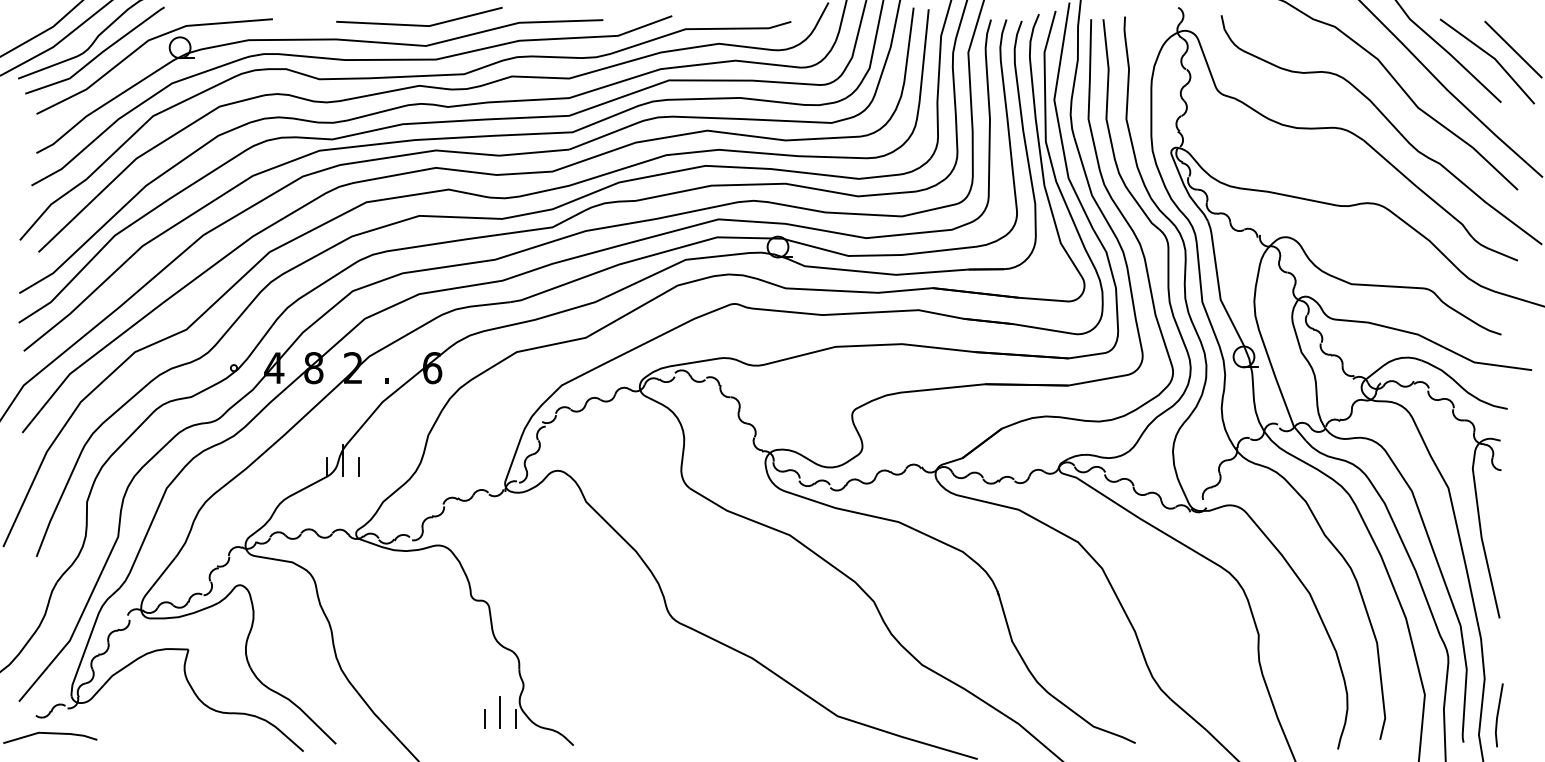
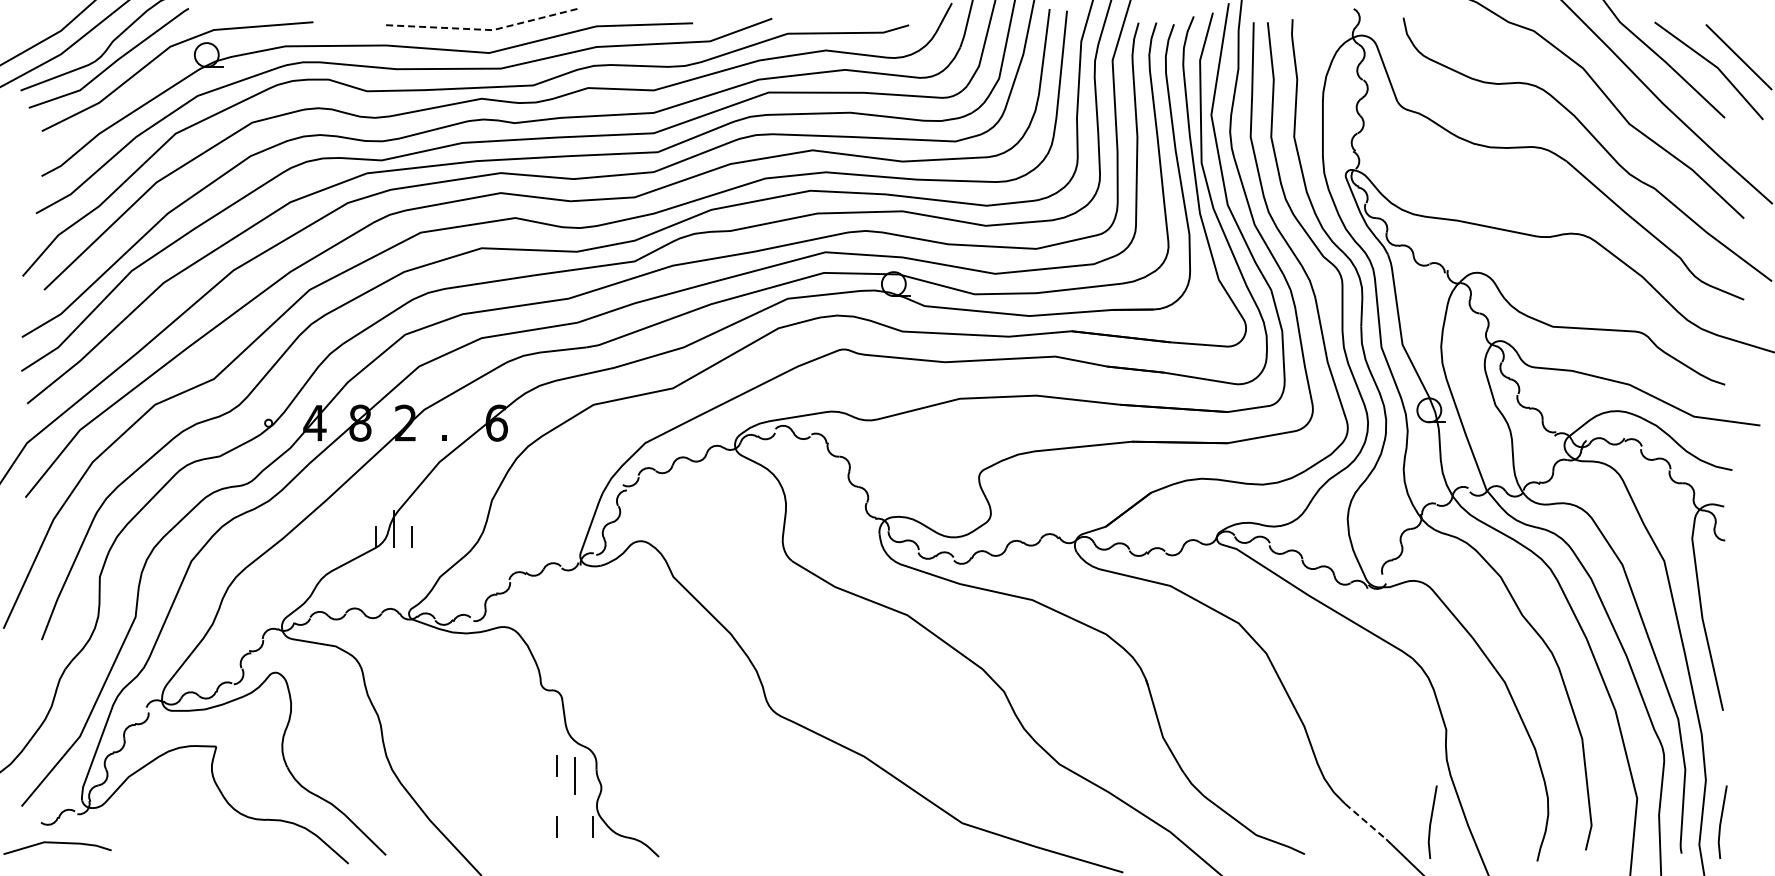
line: (420, 25) -> (483, 29), solid -> dashed
line: (484, 665) -> (556, 765), added
line: (500, 712) -> (574, 775), moved
line: (1189, 714) -> (1366, 821), solid -> dashed
line: (1245, 714) -> (1431, 821), added

